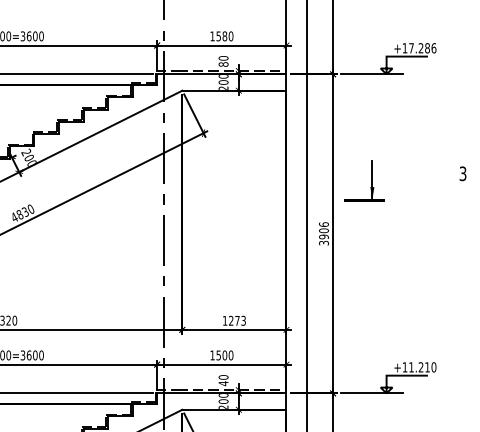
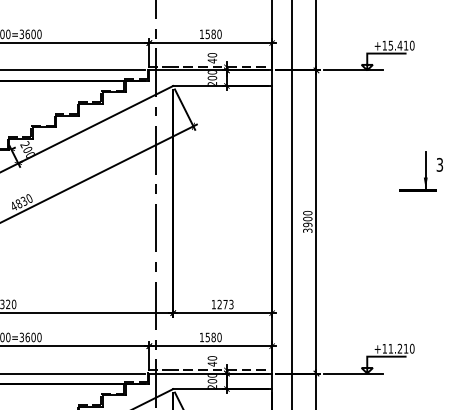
text: (422, 48) -> (401, 45), +17.286 -> +15.410
text: (223, 63) -> (212, 60), 80 -> 40
part: (372, 180) -> (425, 171), moved
text: (323, 223) -> (307, 212), 3906 -> 3900
text: (224, 355) -> (213, 337), 1500 -> 1580

